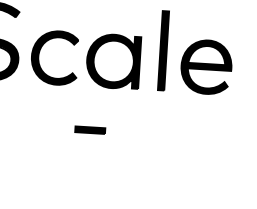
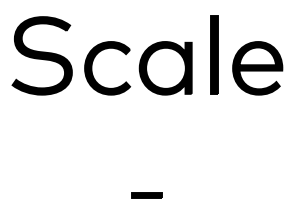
part: (89, 130) -> (146, 195), moved

